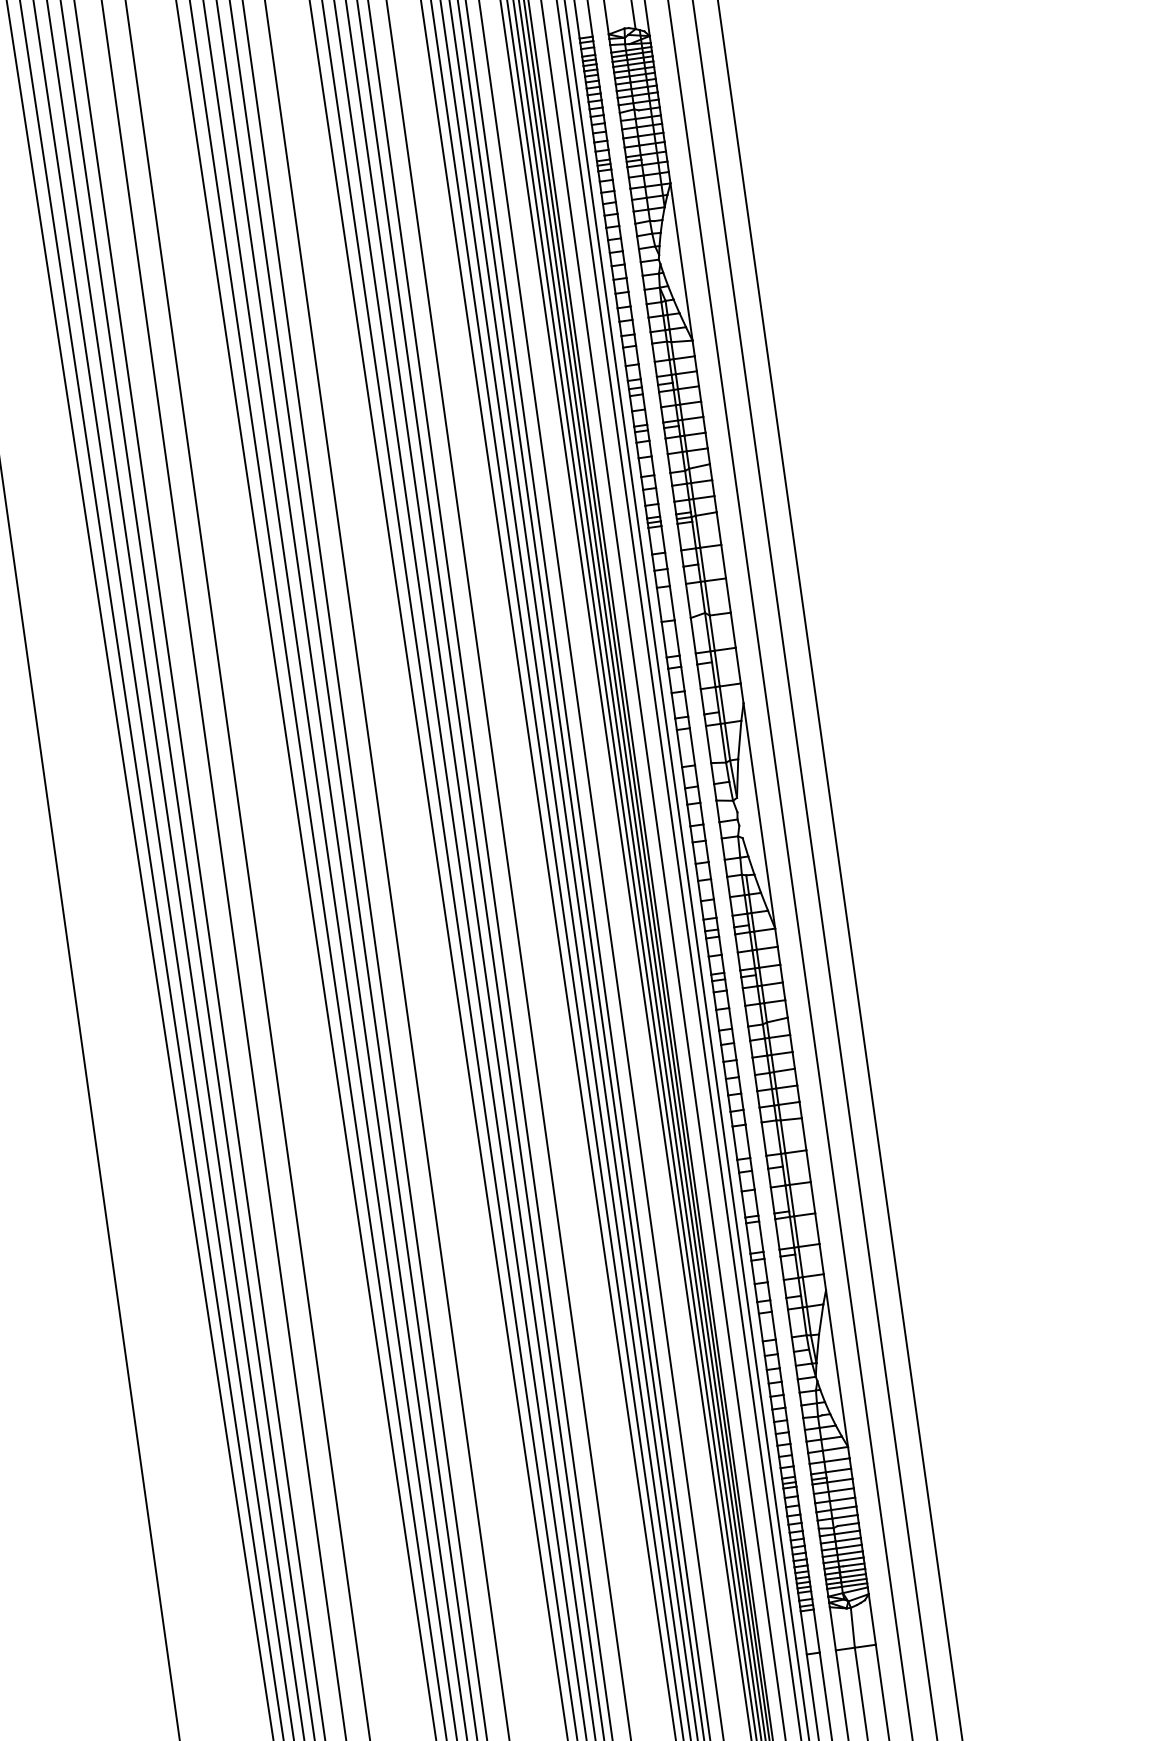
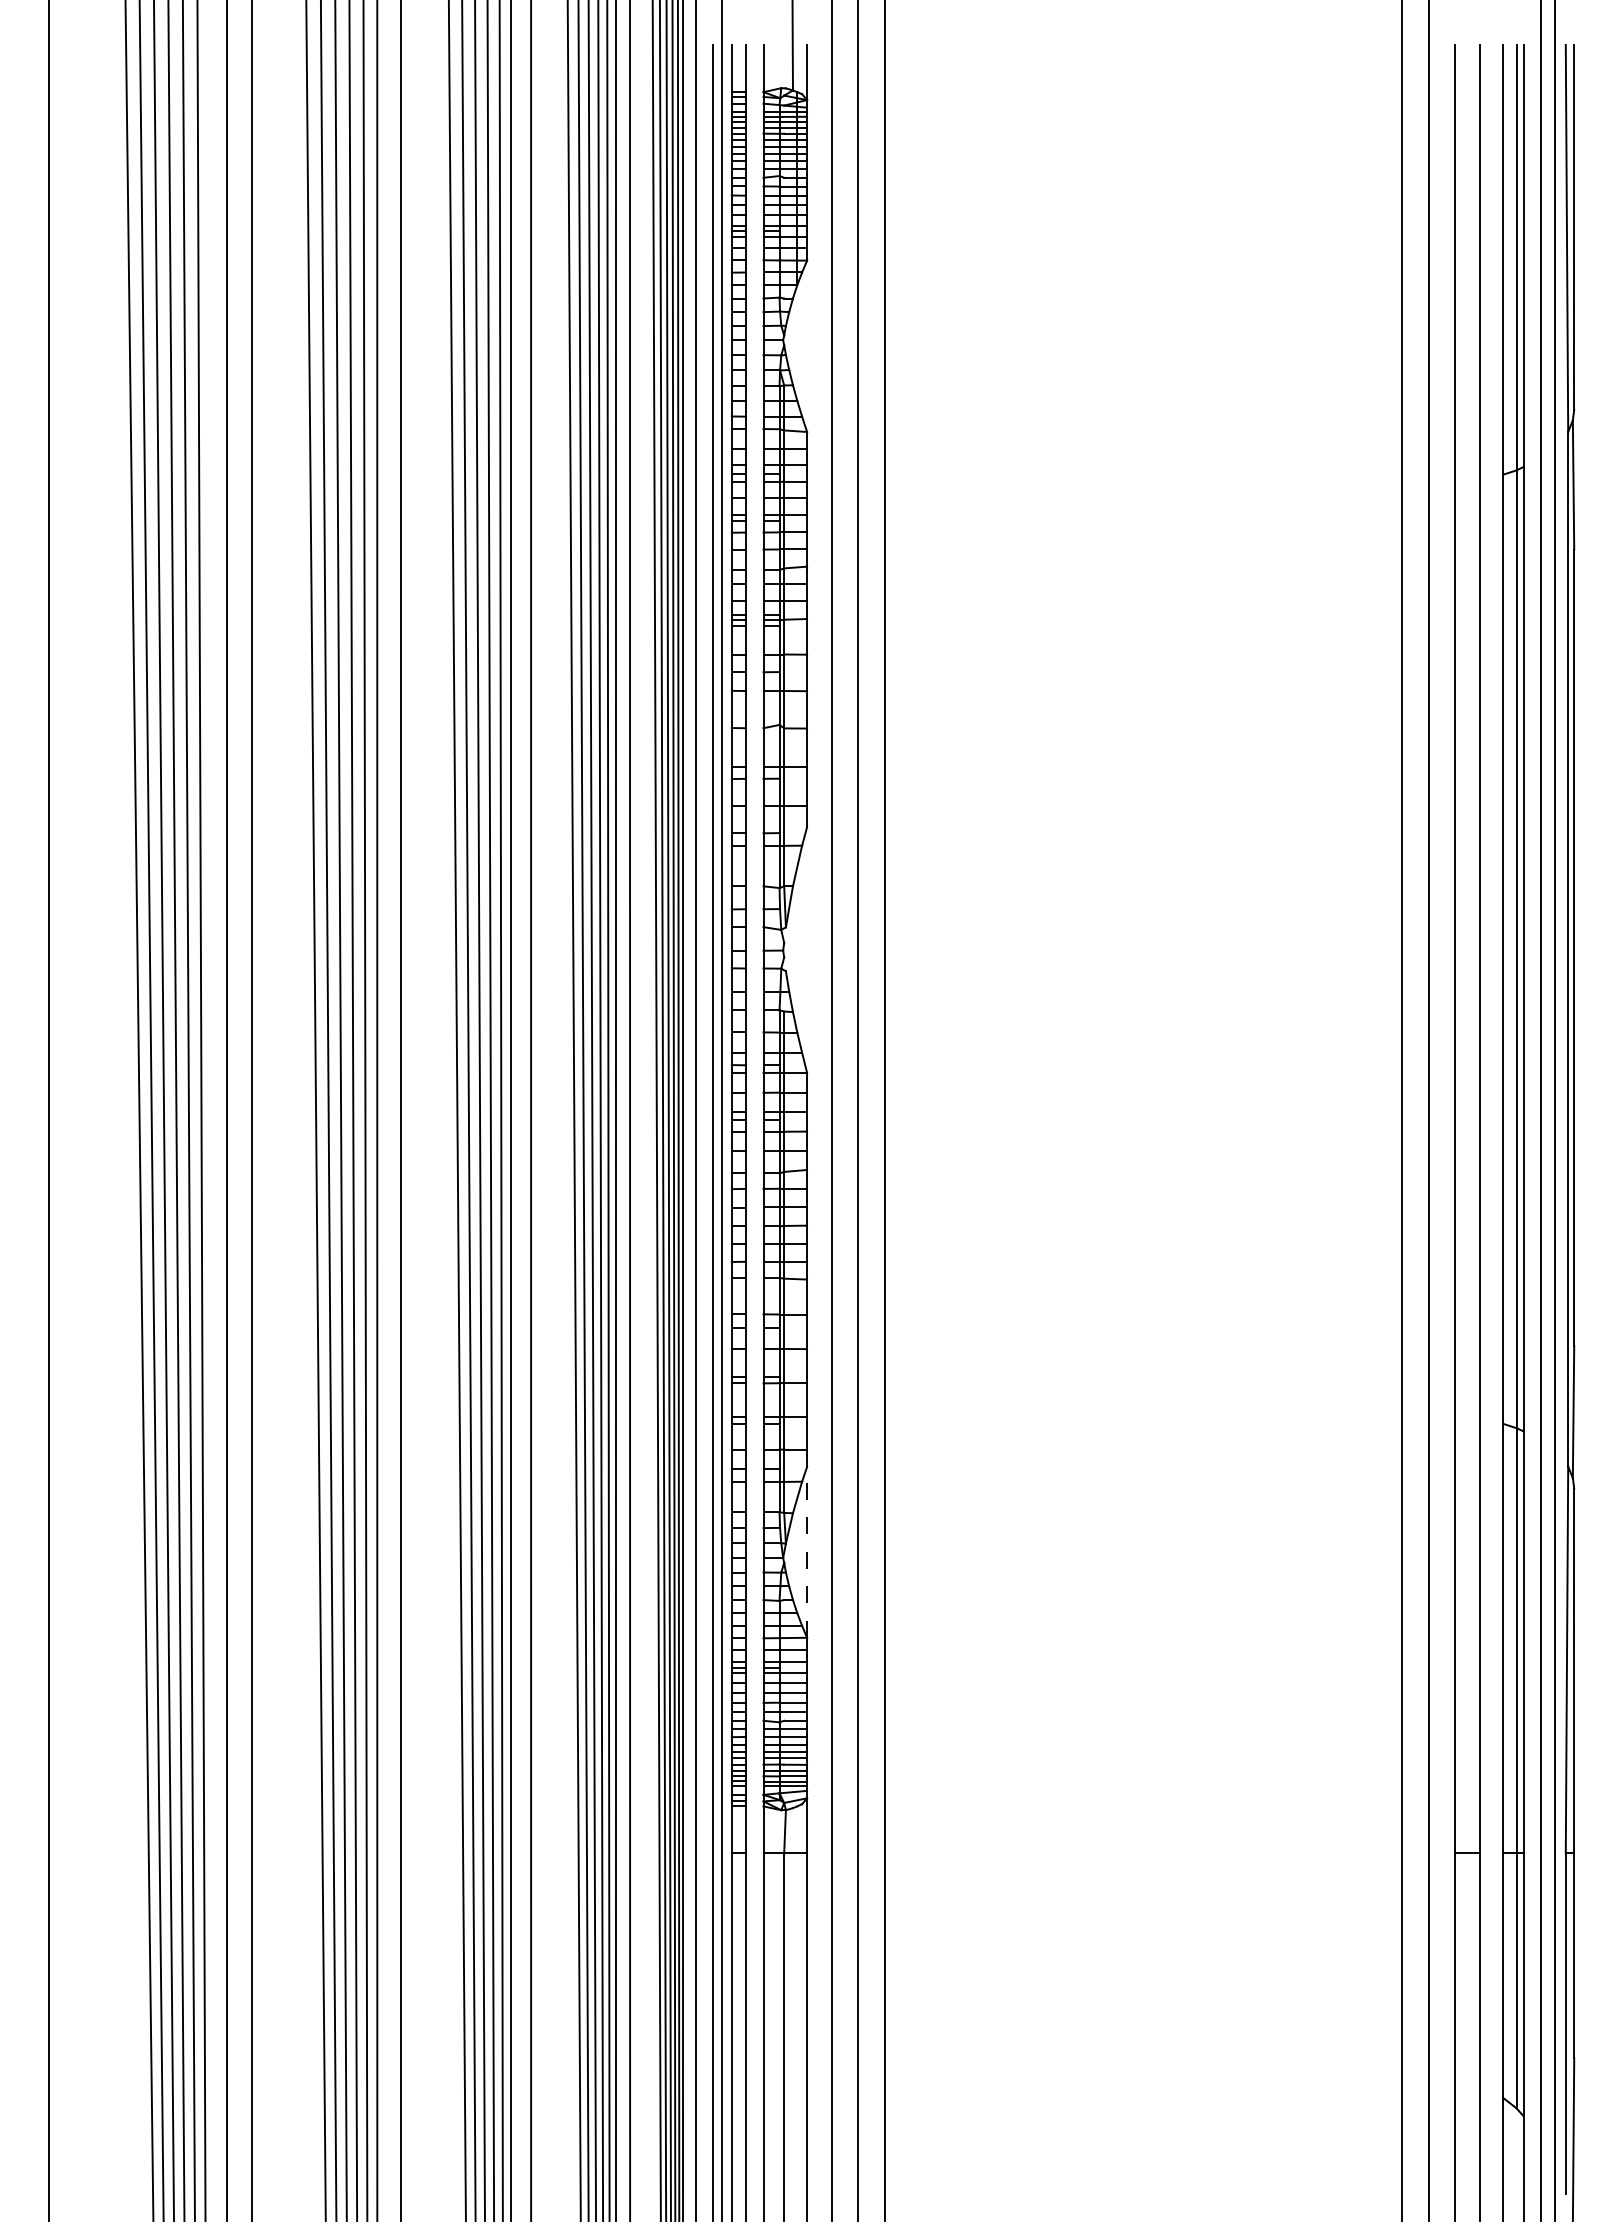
line: (681, 261) -> (807, 345), removed
line: (759, 815) -> (807, 949), removed
line: (837, 1367) -> (807, 1551), solid -> dashed

